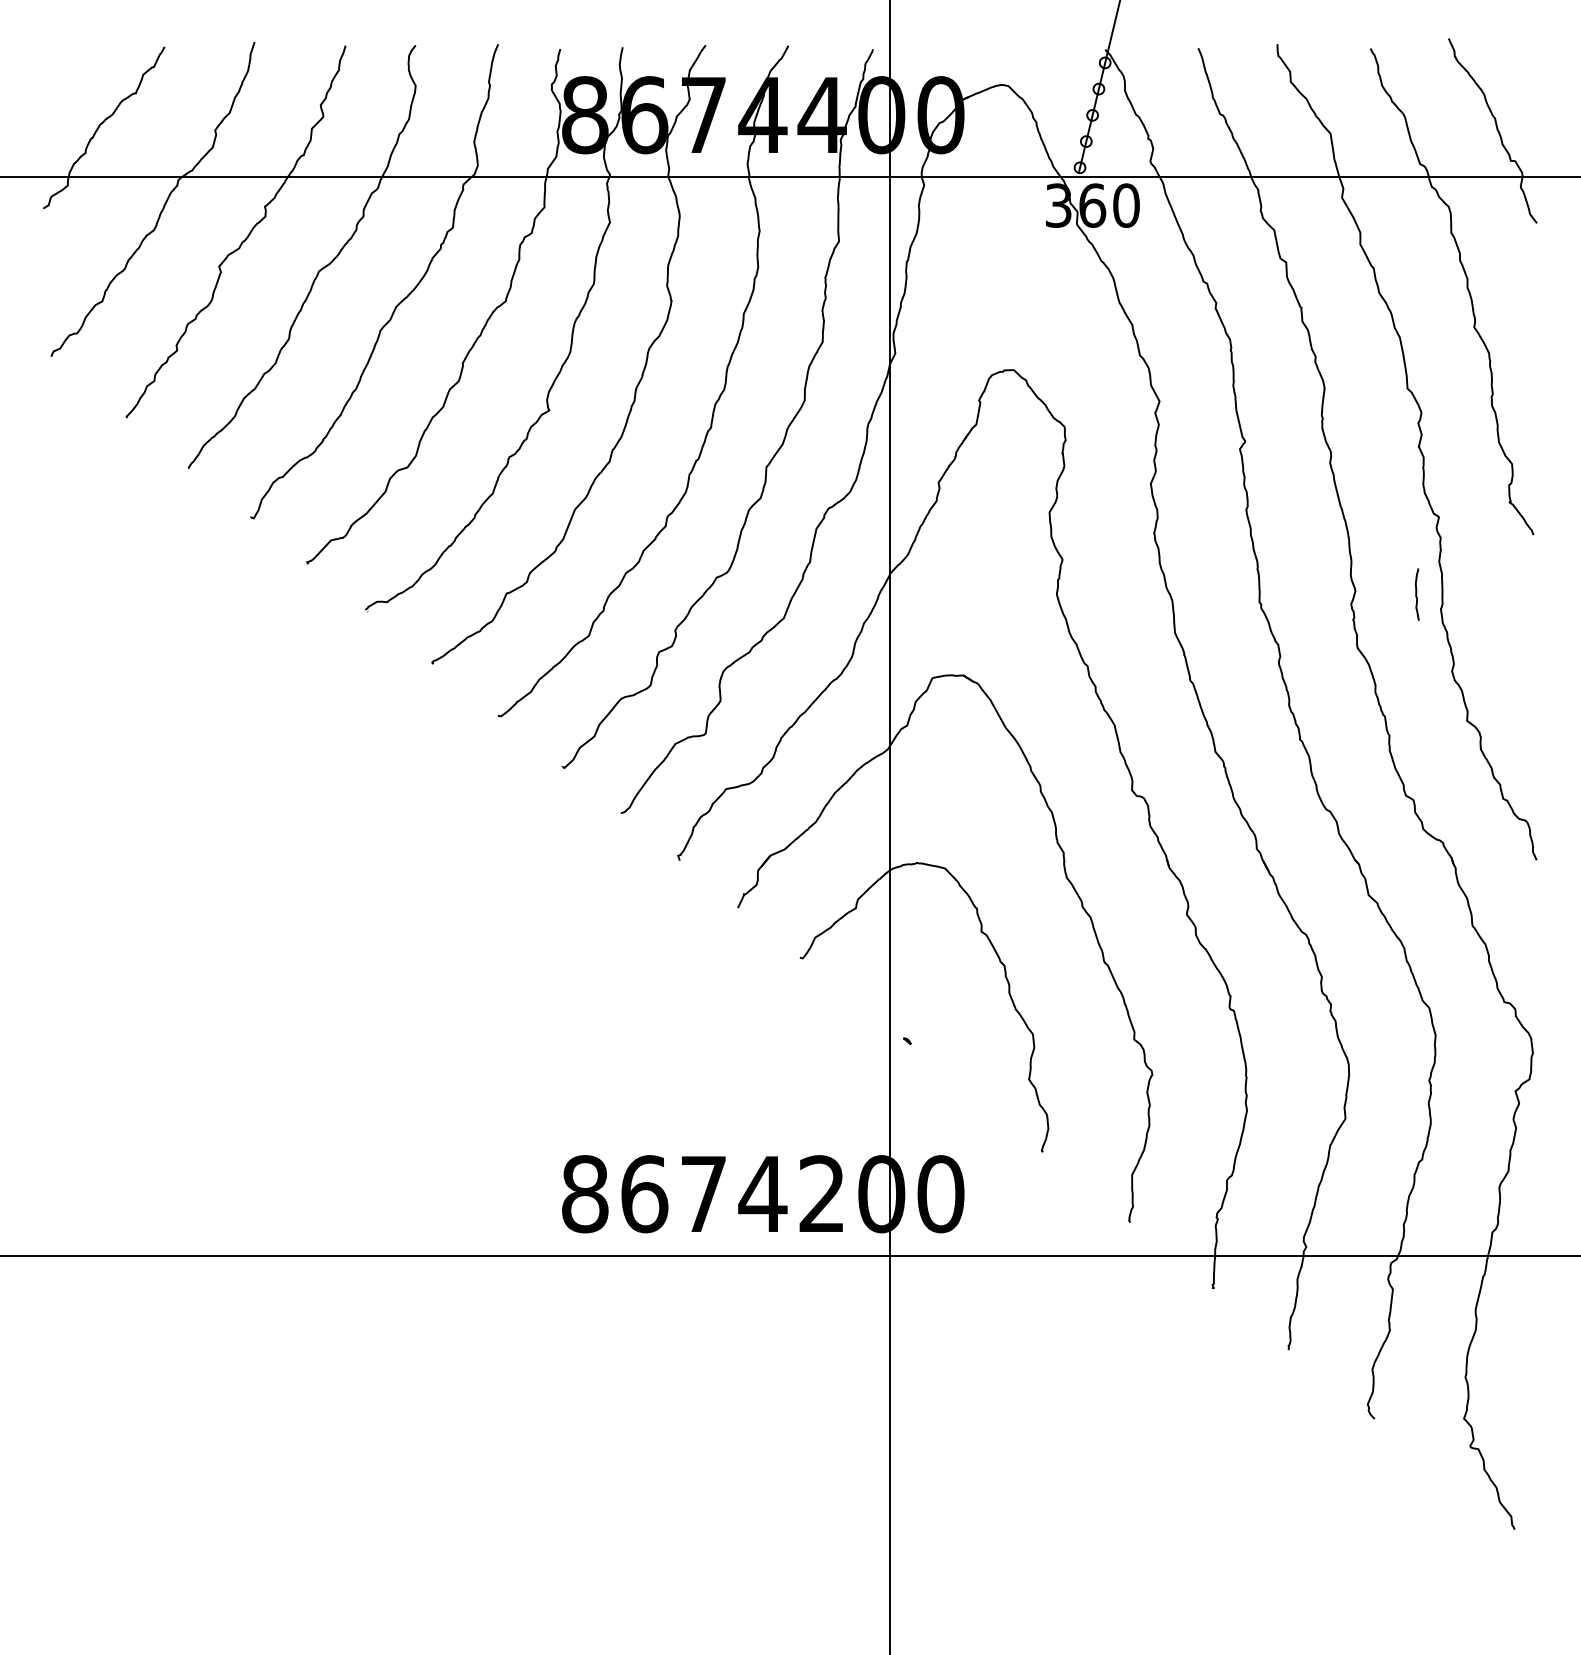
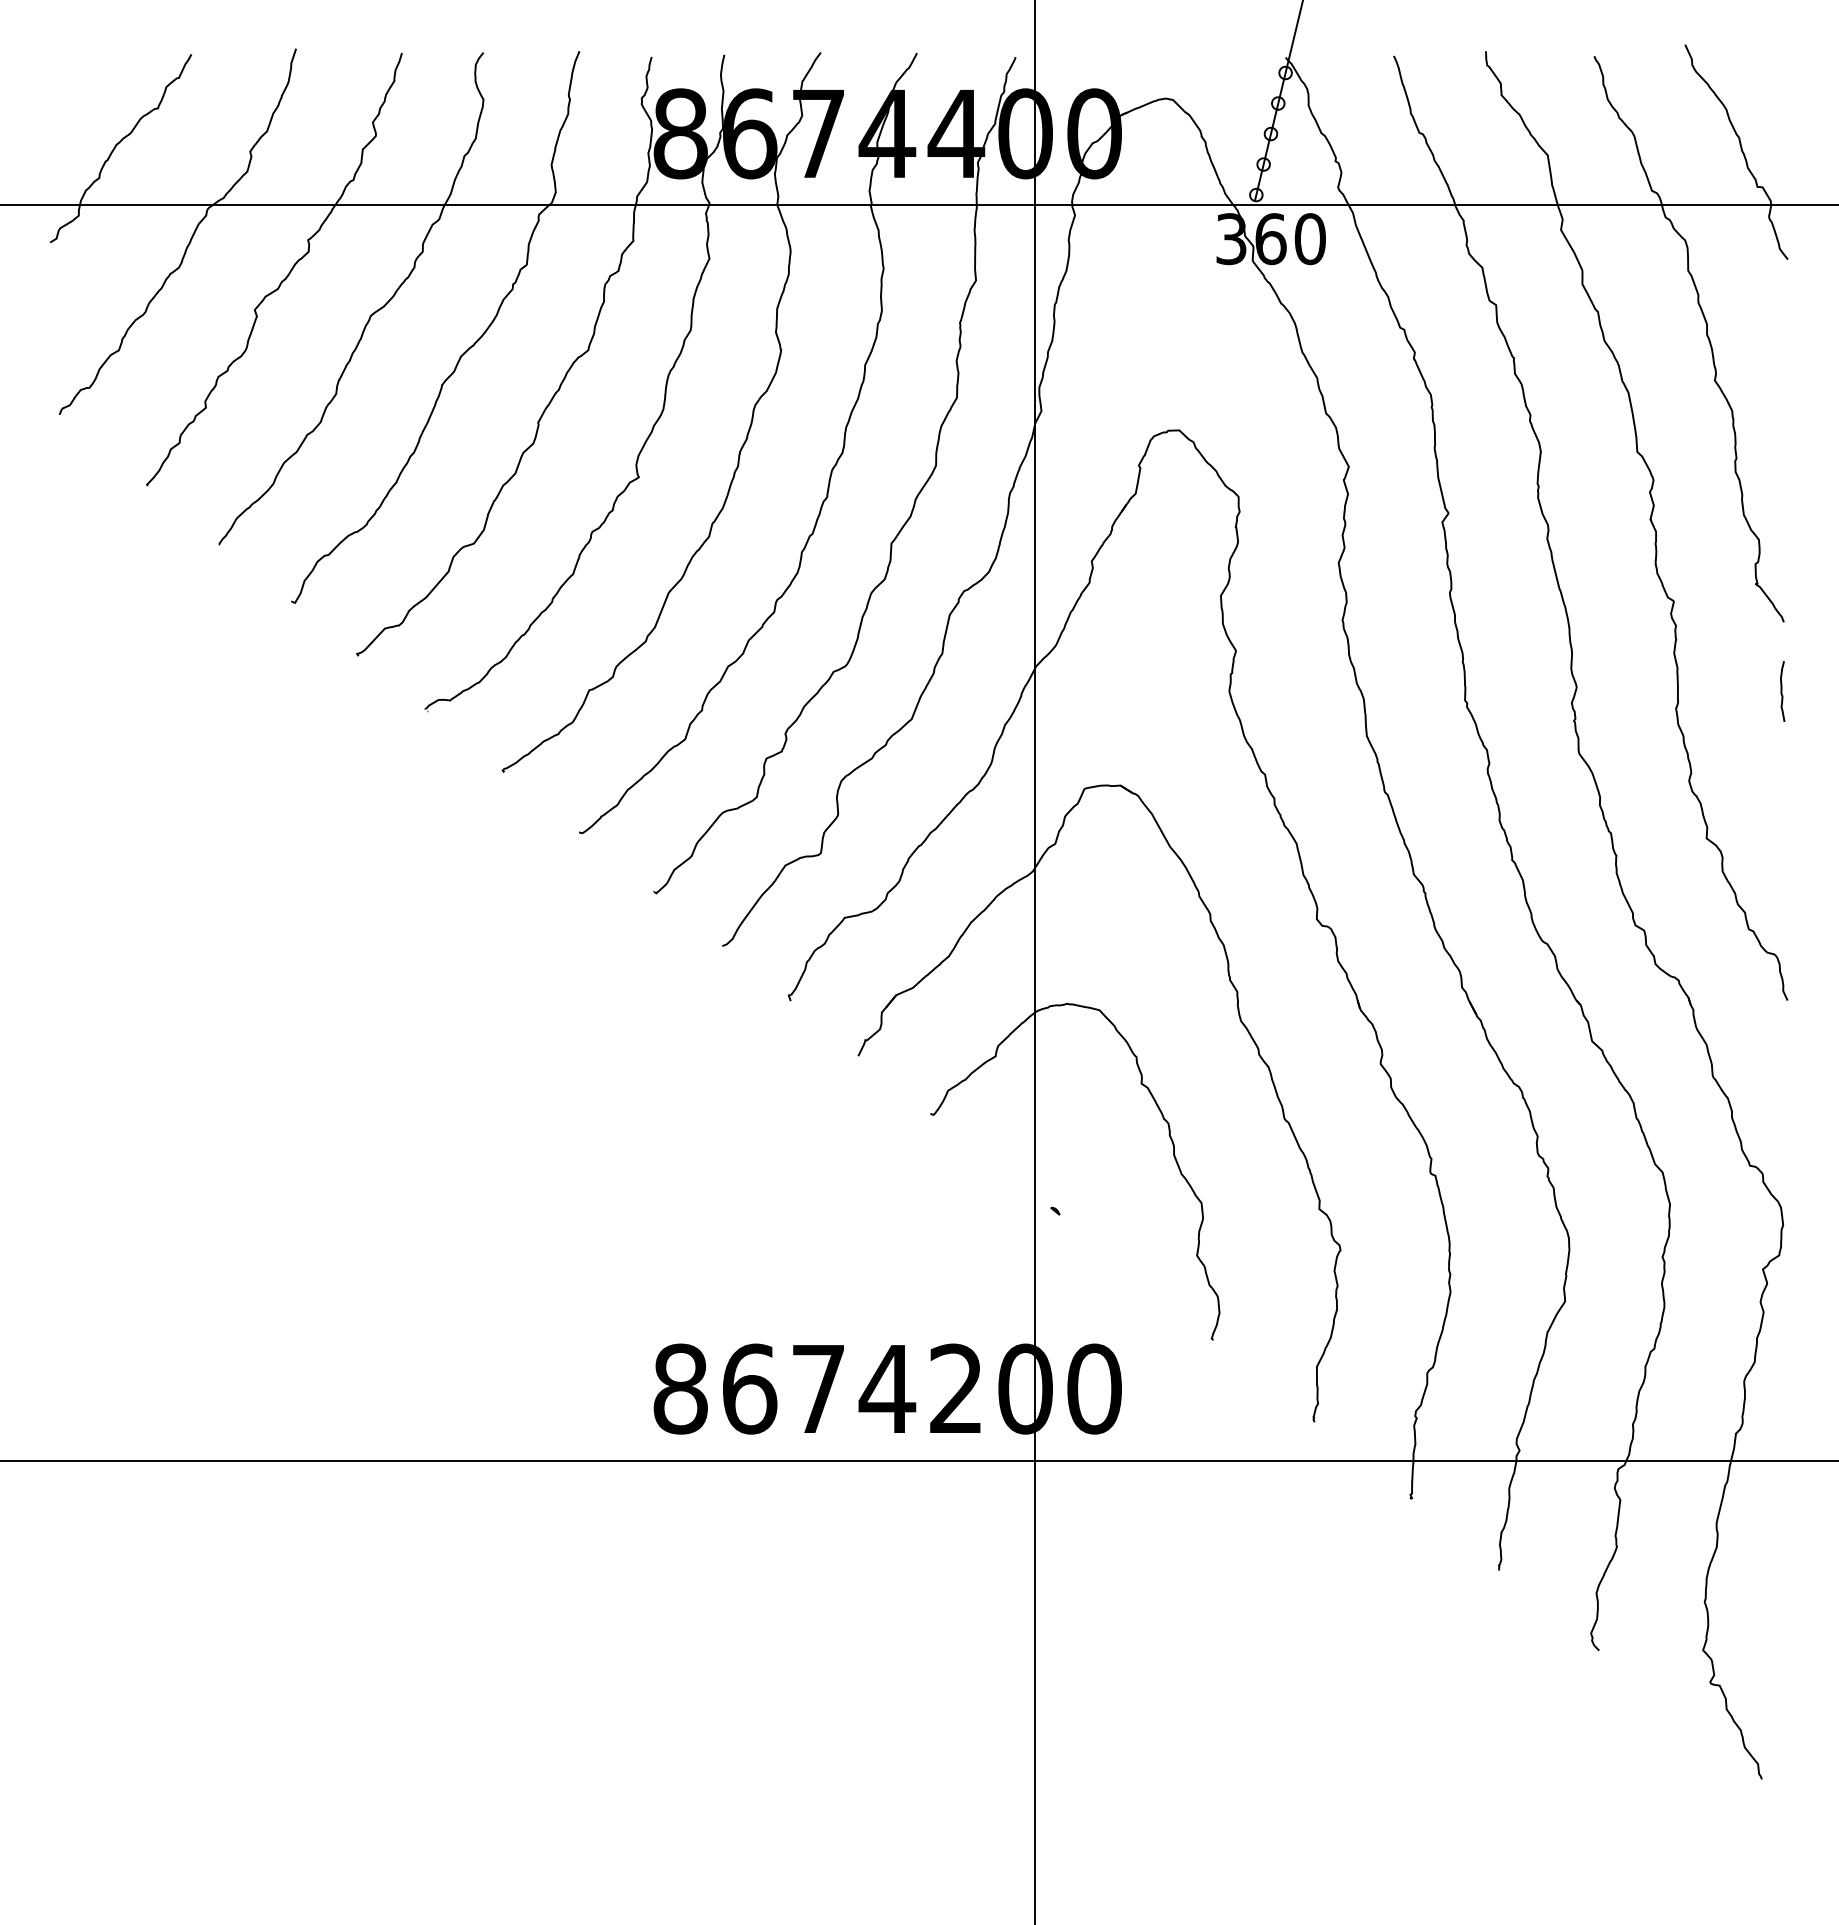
curve: (1417, 594) -> (1782, 691), moved

